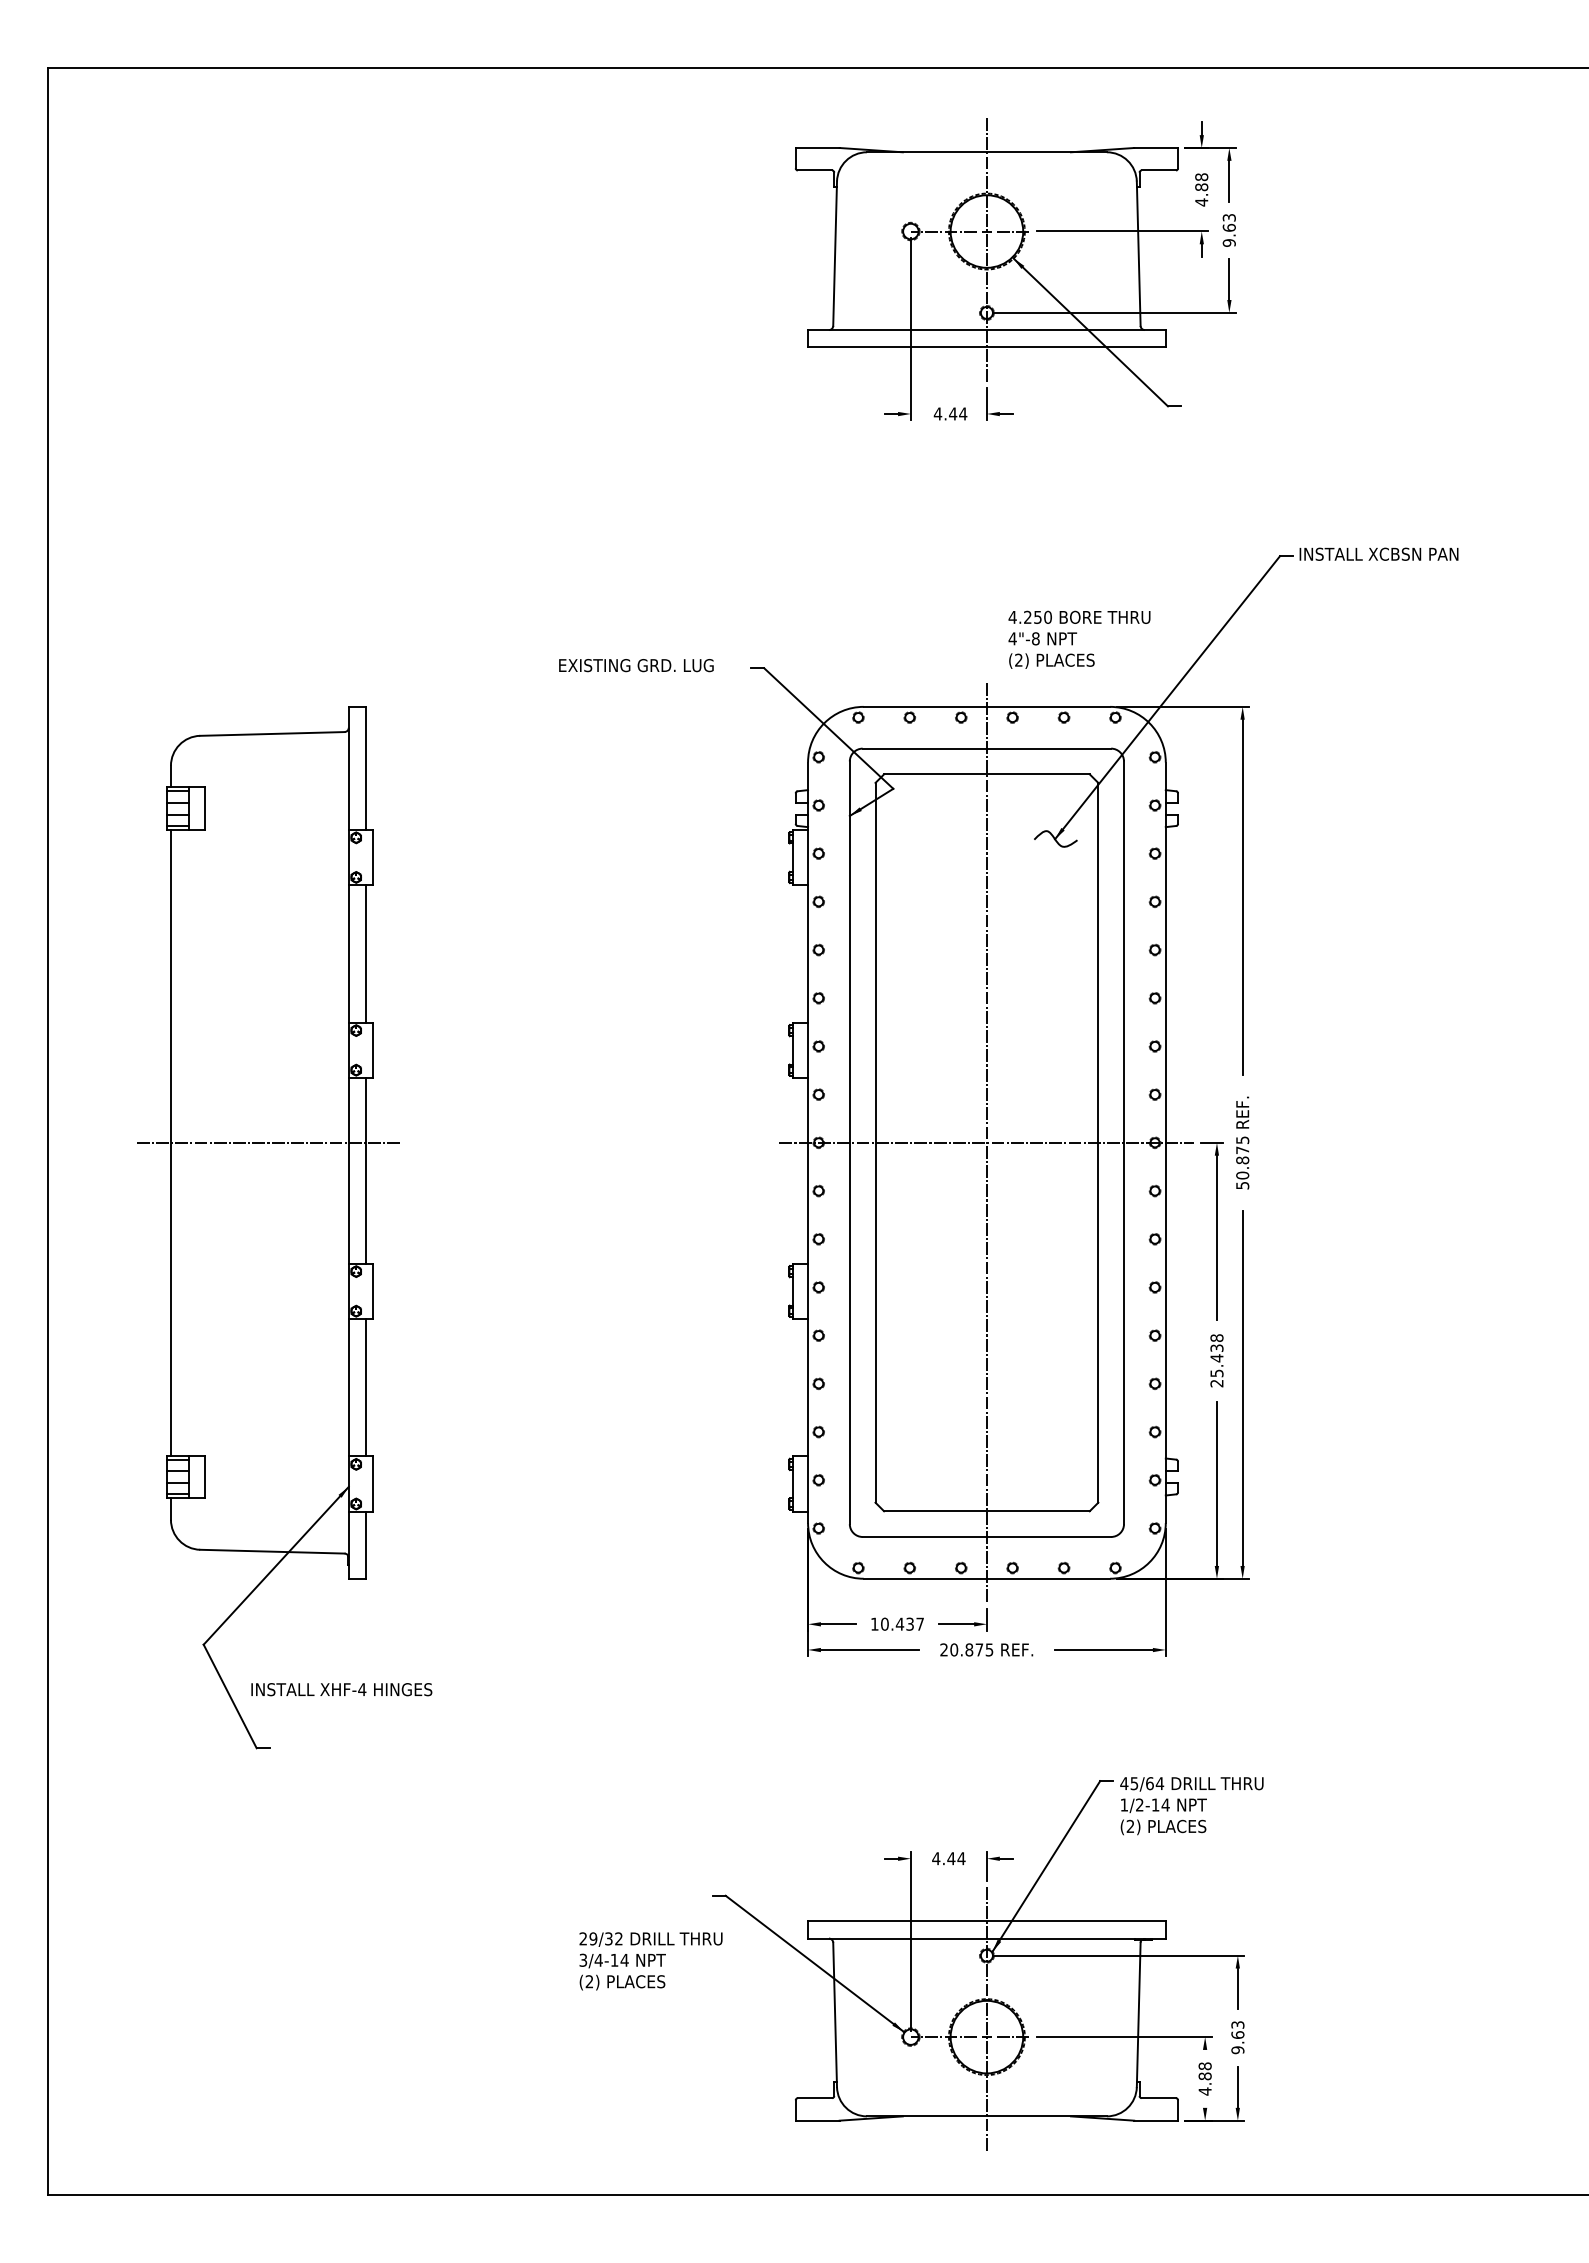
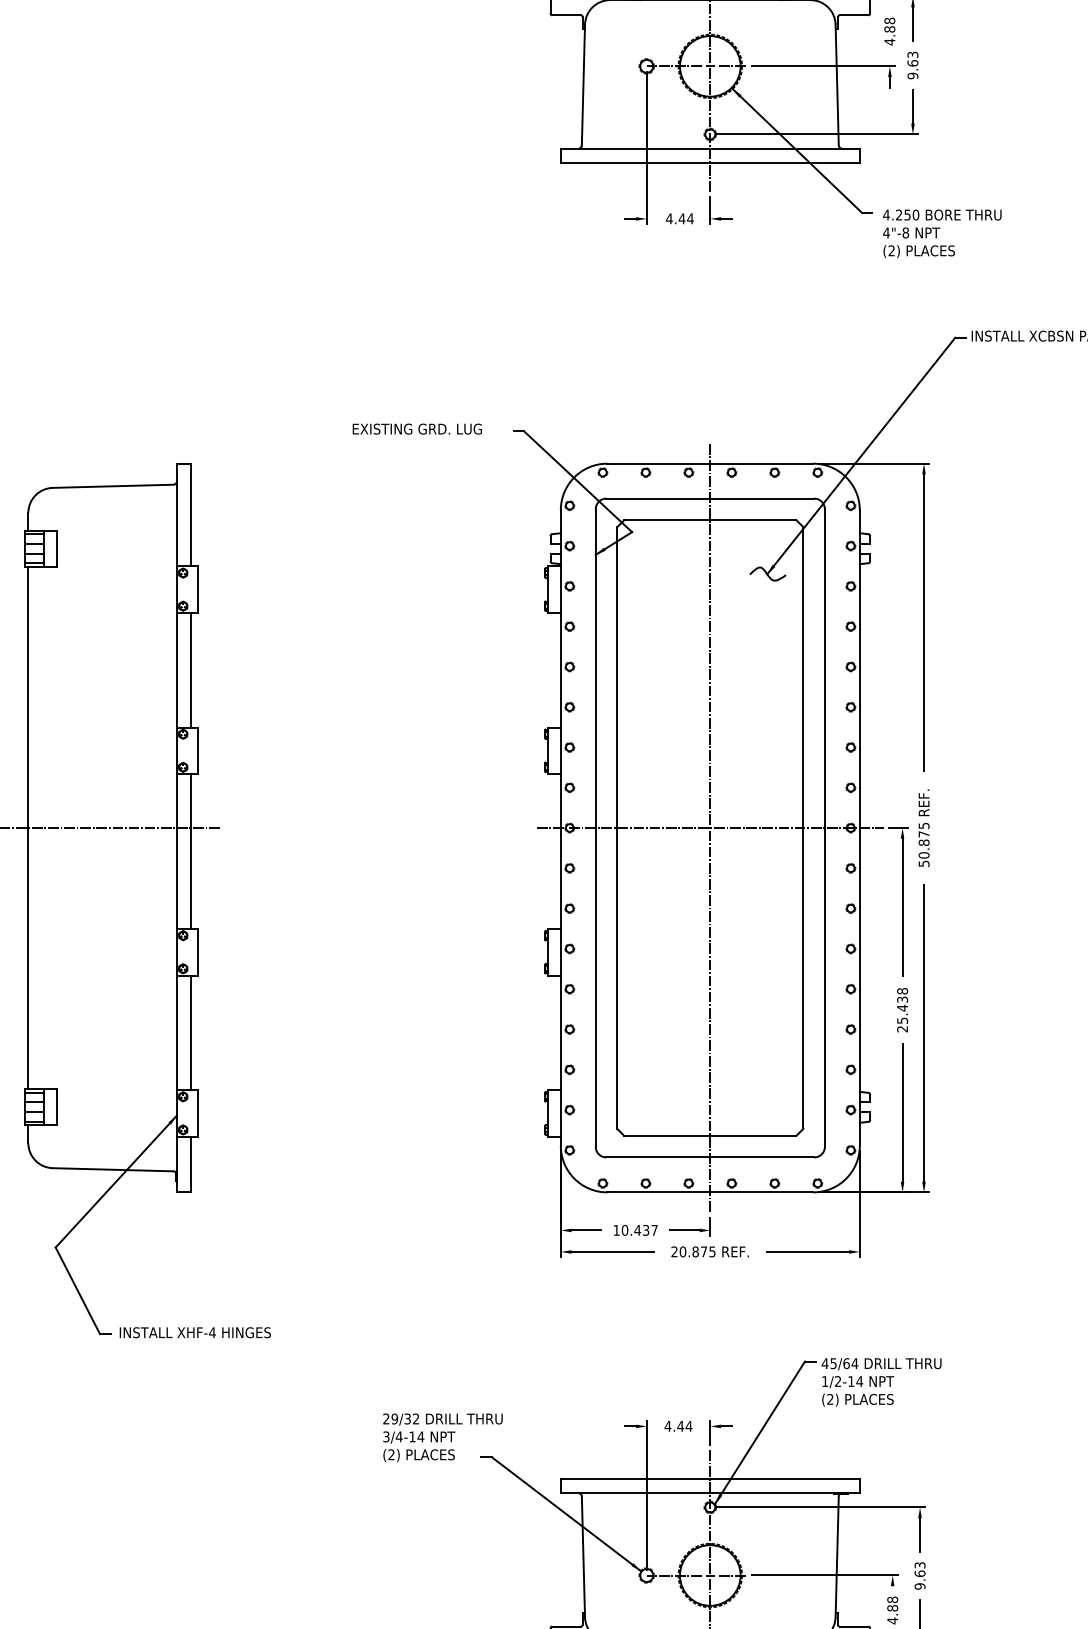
text: (1079, 639) -> (942, 233), moved
text: (341, 1689) -> (195, 1332), moved
text: (650, 1961) -> (442, 1437), moved

